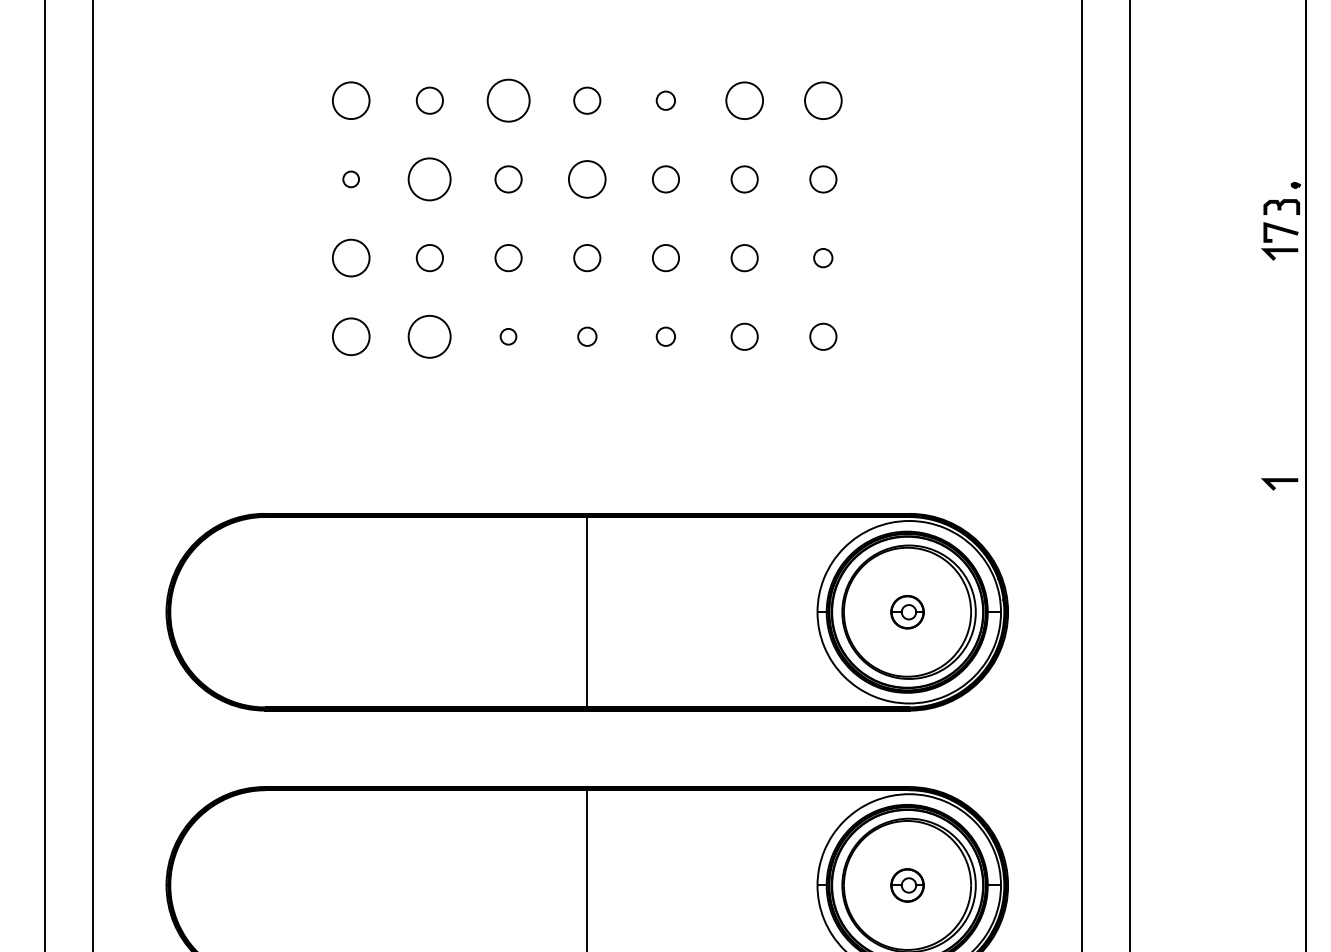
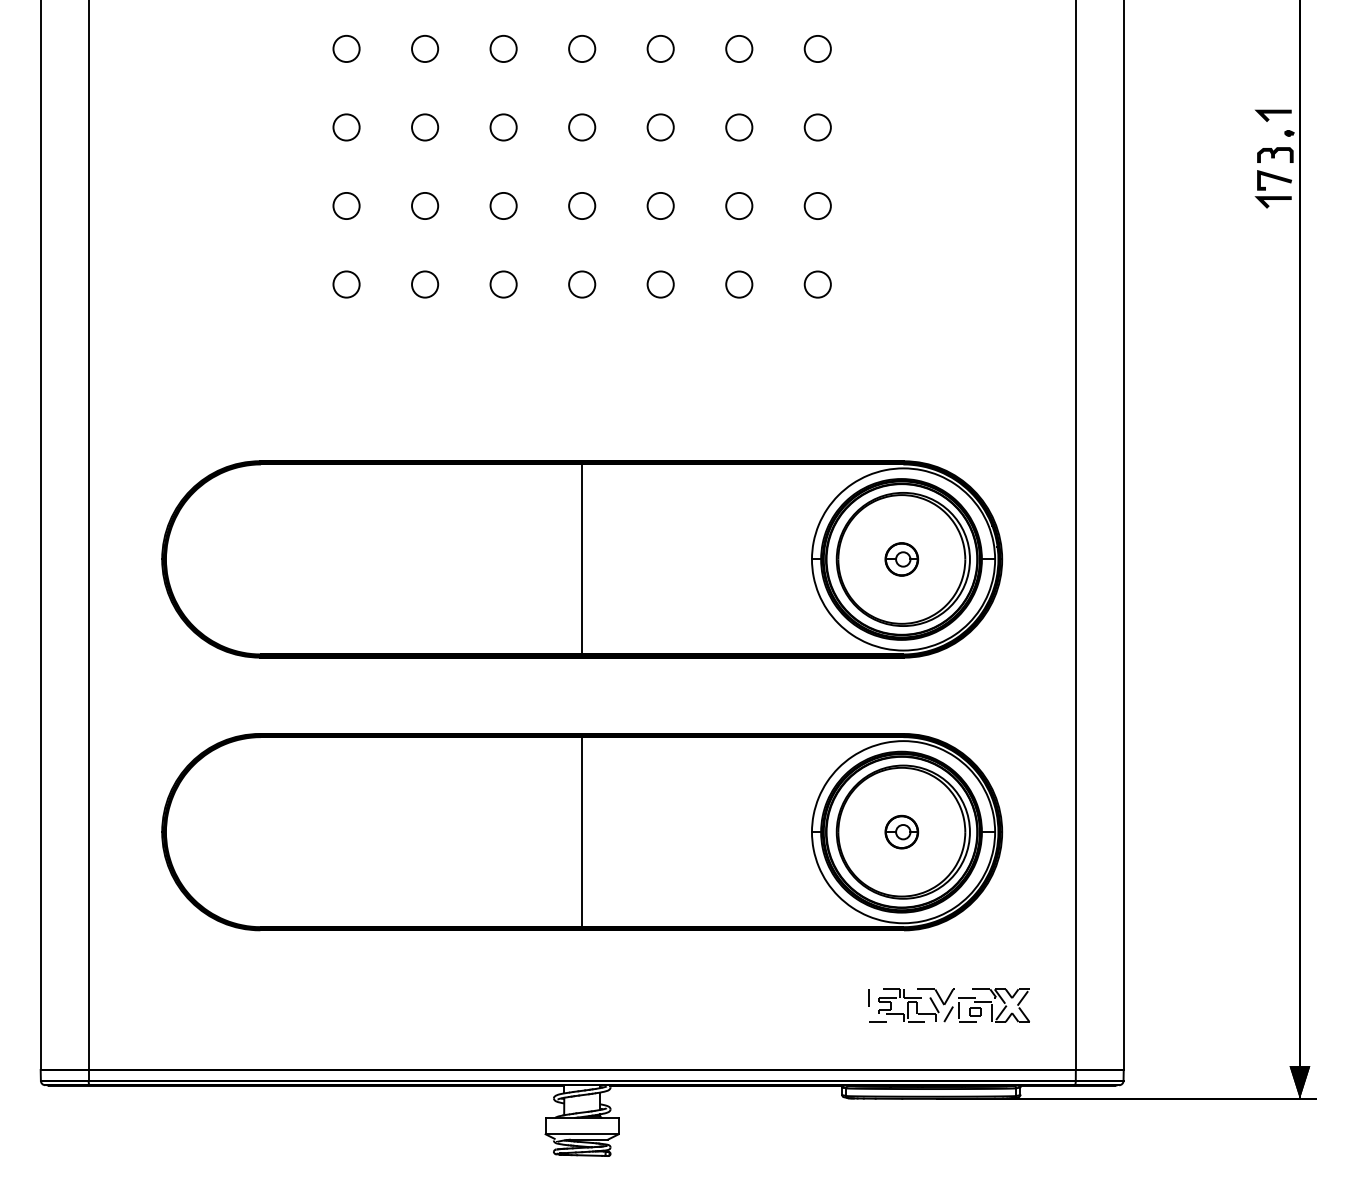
circle: (351, 100) -> (346, 48), size x0.71
circle: (508, 100) -> (503, 48), size x0.62
circle: (665, 100) -> (660, 48), size x1.43
circle: (744, 100) -> (739, 48), size x0.71
circle: (823, 100) -> (817, 48), size x0.71
circle: (351, 179) -> (346, 127), size x1.67
circle: (430, 179) -> (425, 127), size x0.62
circle: (587, 179) -> (582, 127), size x0.71
circle: (351, 257) -> (346, 205), size x0.71
circle: (823, 257) -> (817, 205), size x1.43
circle: (351, 336) -> (346, 284), size x0.71
circle: (430, 336) -> (425, 284), size x0.62
circle: (508, 336) -> (503, 284), size x1.67
circle: (587, 336) -> (582, 284), size x1.43
circle: (665, 336) -> (660, 284), size x1.43
line: (1279, 482) -> (1273, 113), moved

